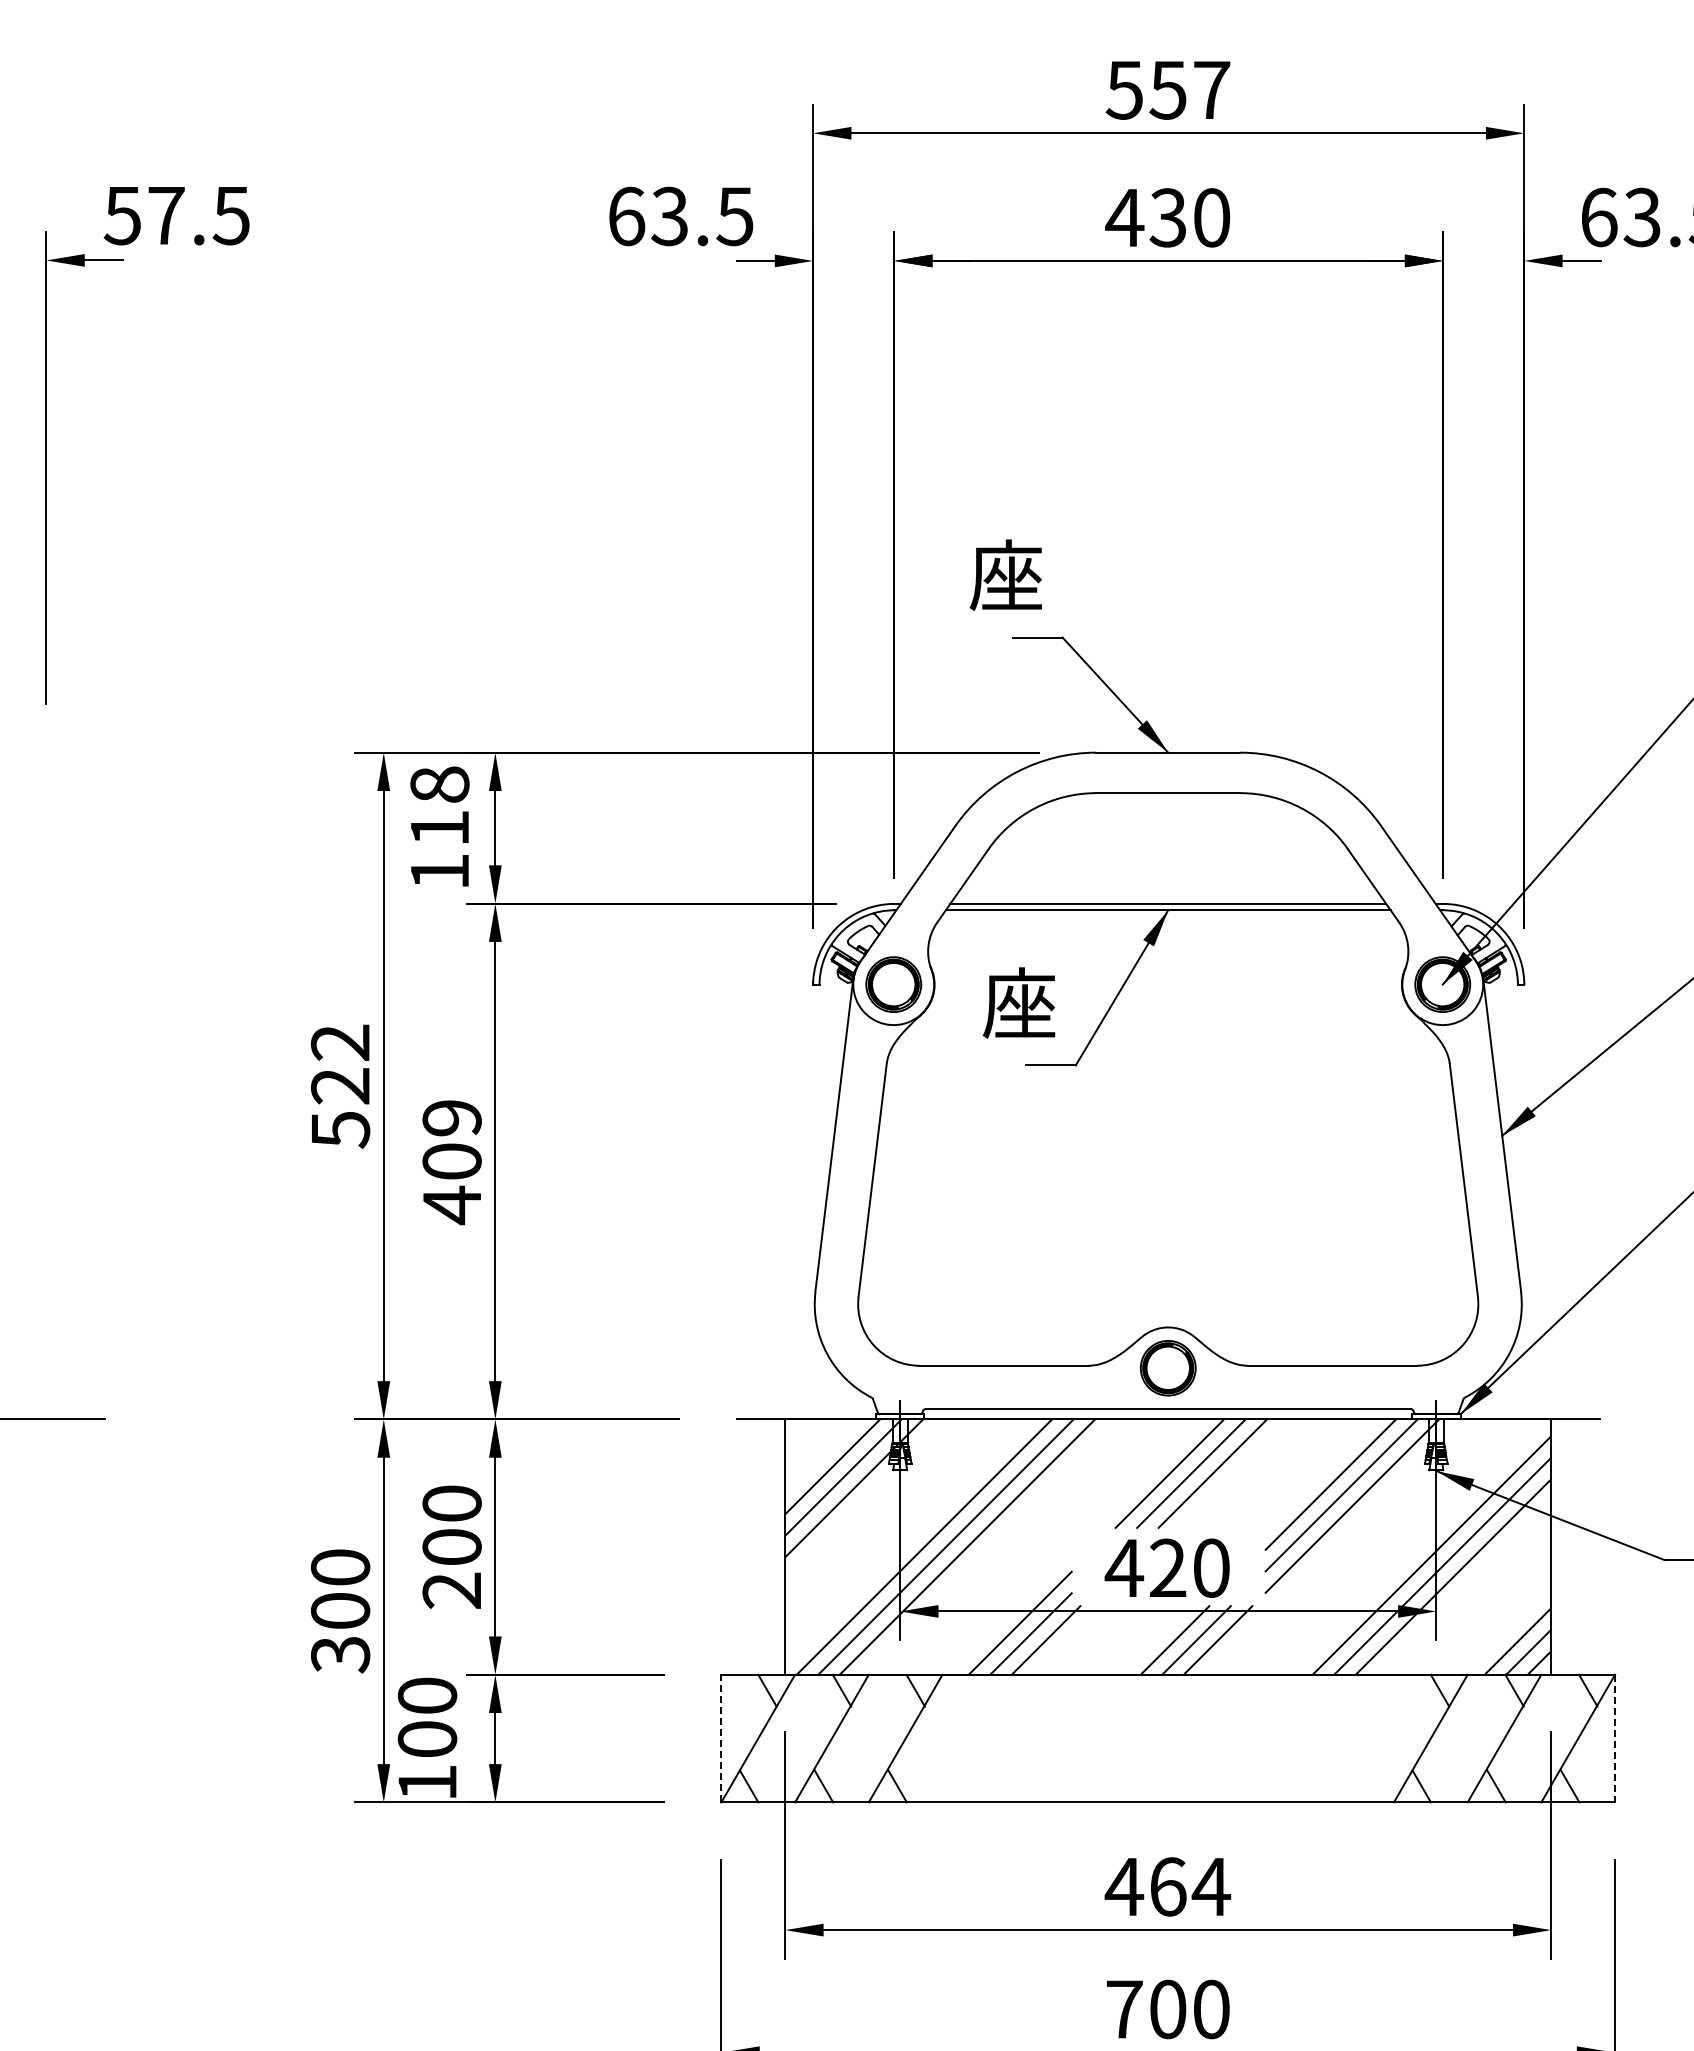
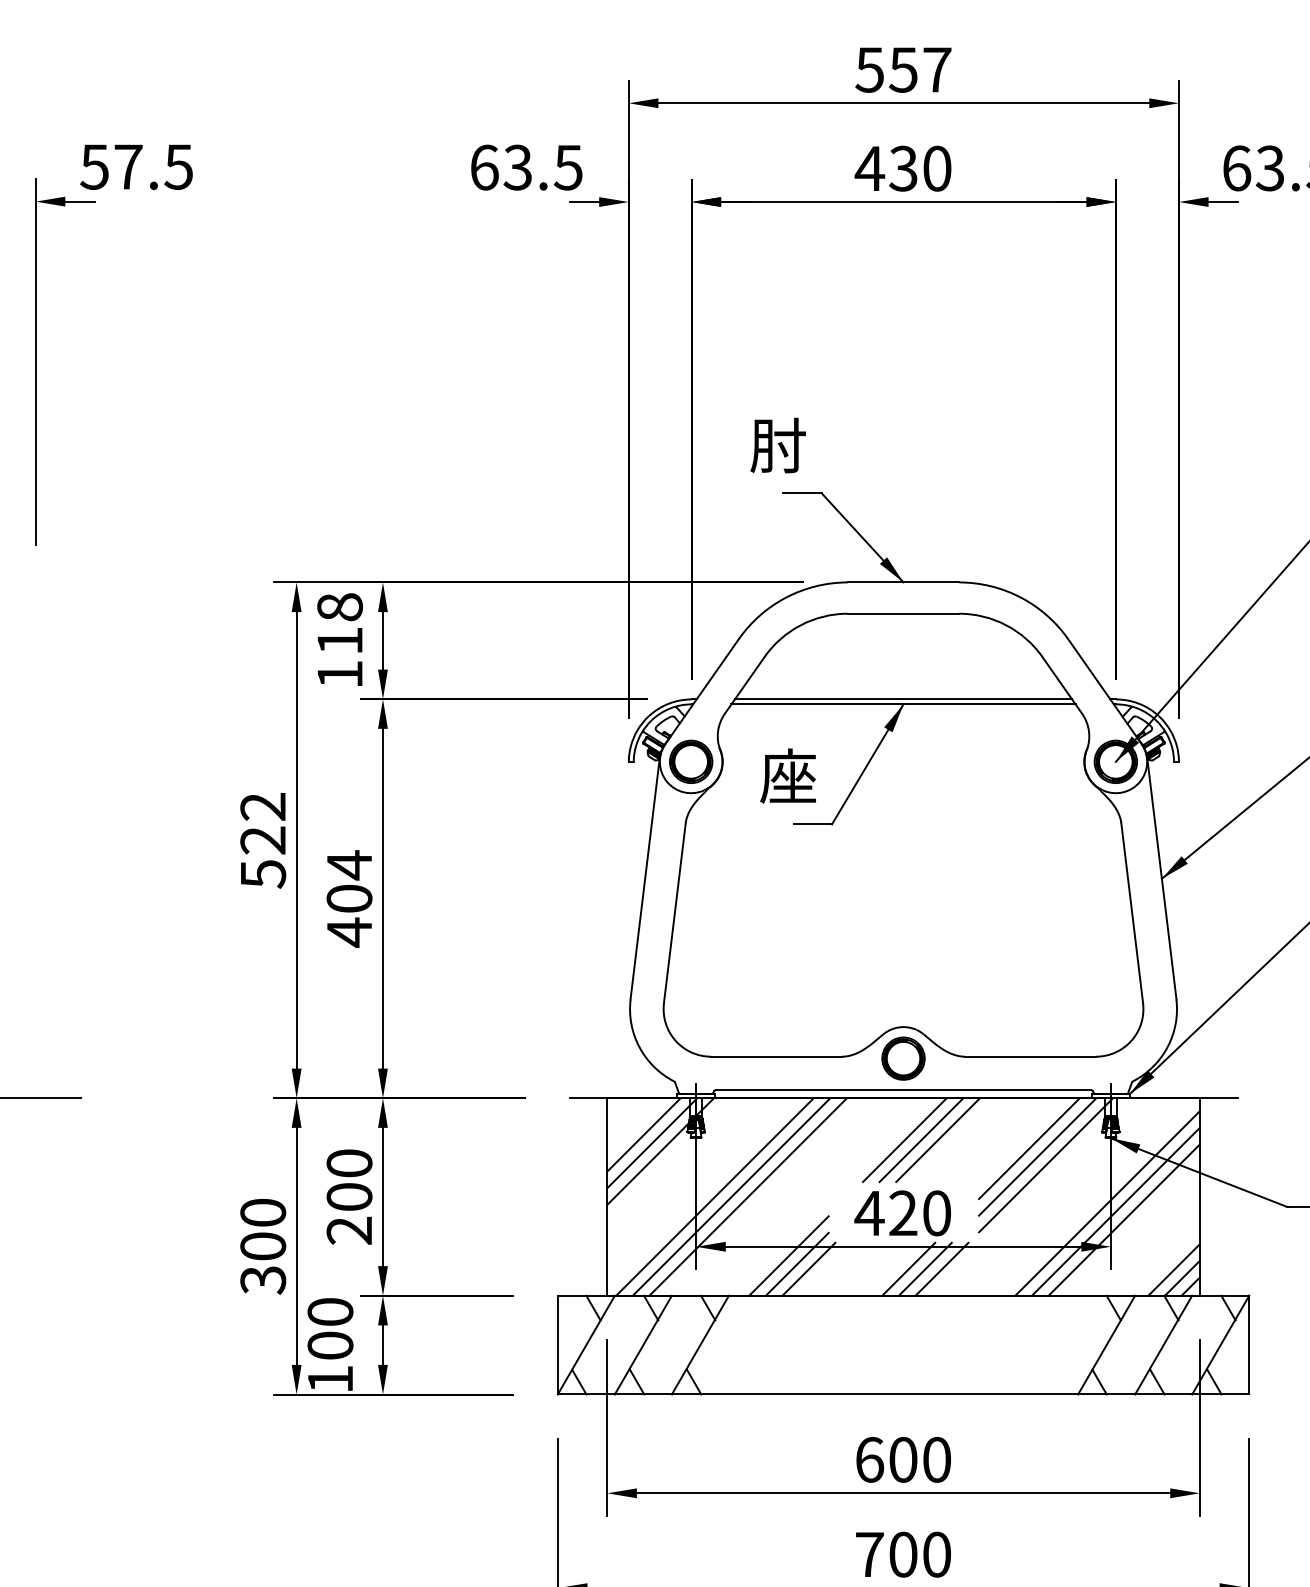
text: (1005, 575) -> (777, 445), 座 -> 肘
text: (451, 1118) -> (349, 865), 409 -> 404
line: (721, 1738) -> (557, 1345), dashed -> solid
line: (1615, 1738) -> (1249, 1345), dashed -> solid
text: (1167, 1886) -> (902, 1459), 464 -> 600

